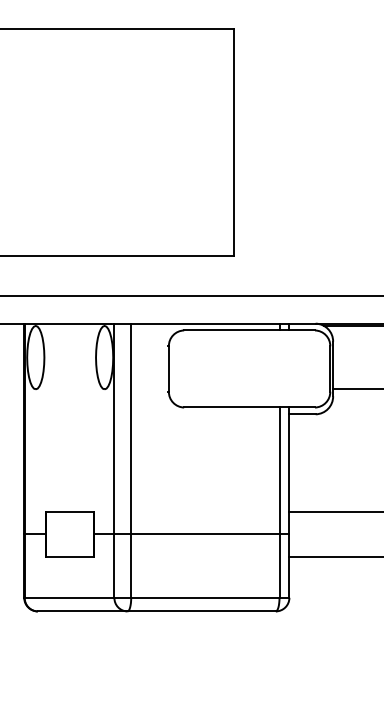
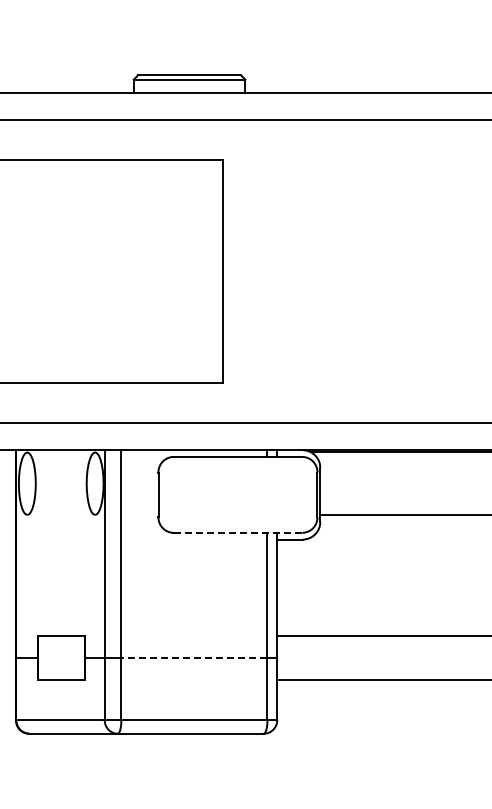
line: (249, 407) -> (237, 532), solid -> dashed
line: (204, 534) -> (193, 657), solid -> dashed

